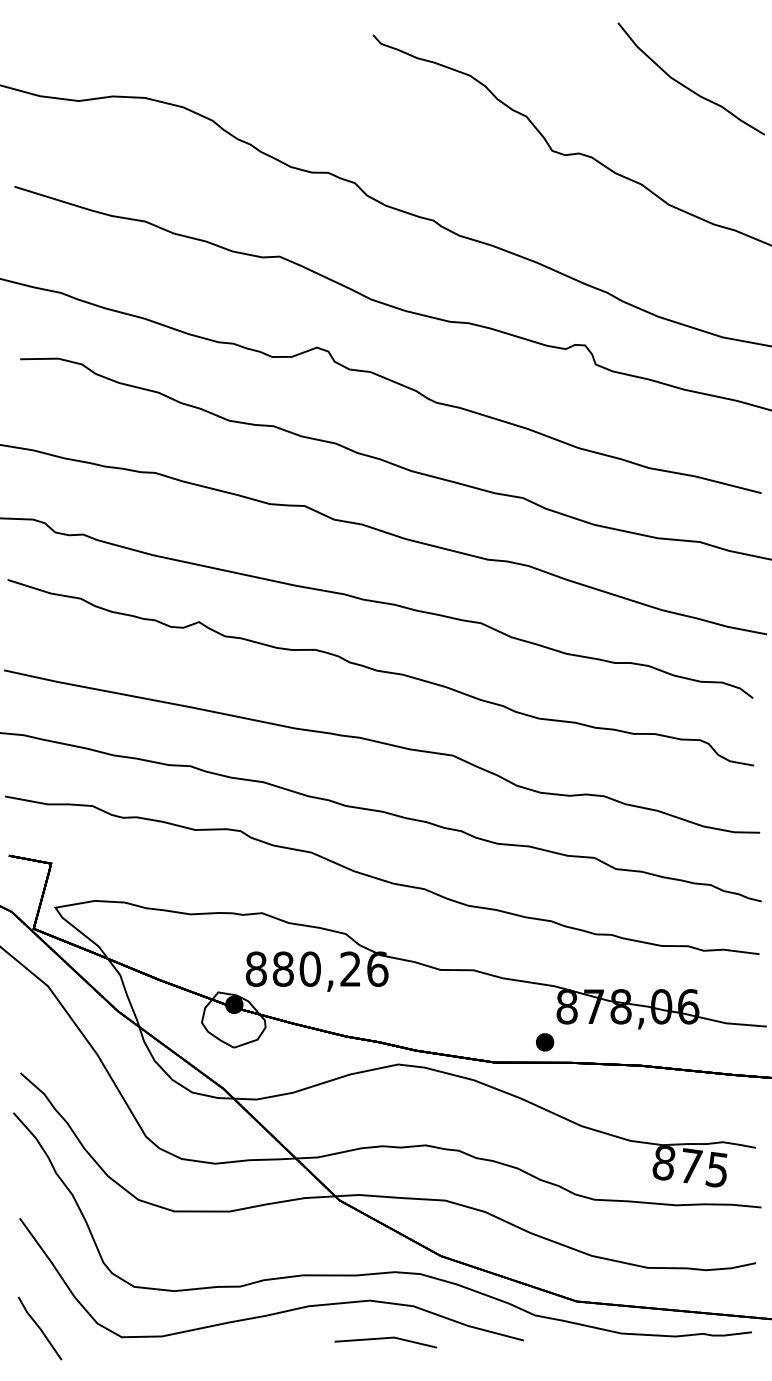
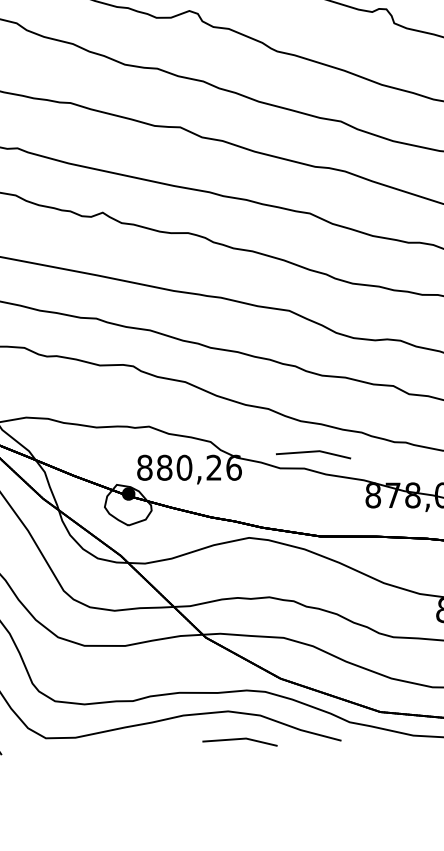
line: (485, 948) -> (313, 452), added
part: (545, 1042) -> (357, 521), removed

